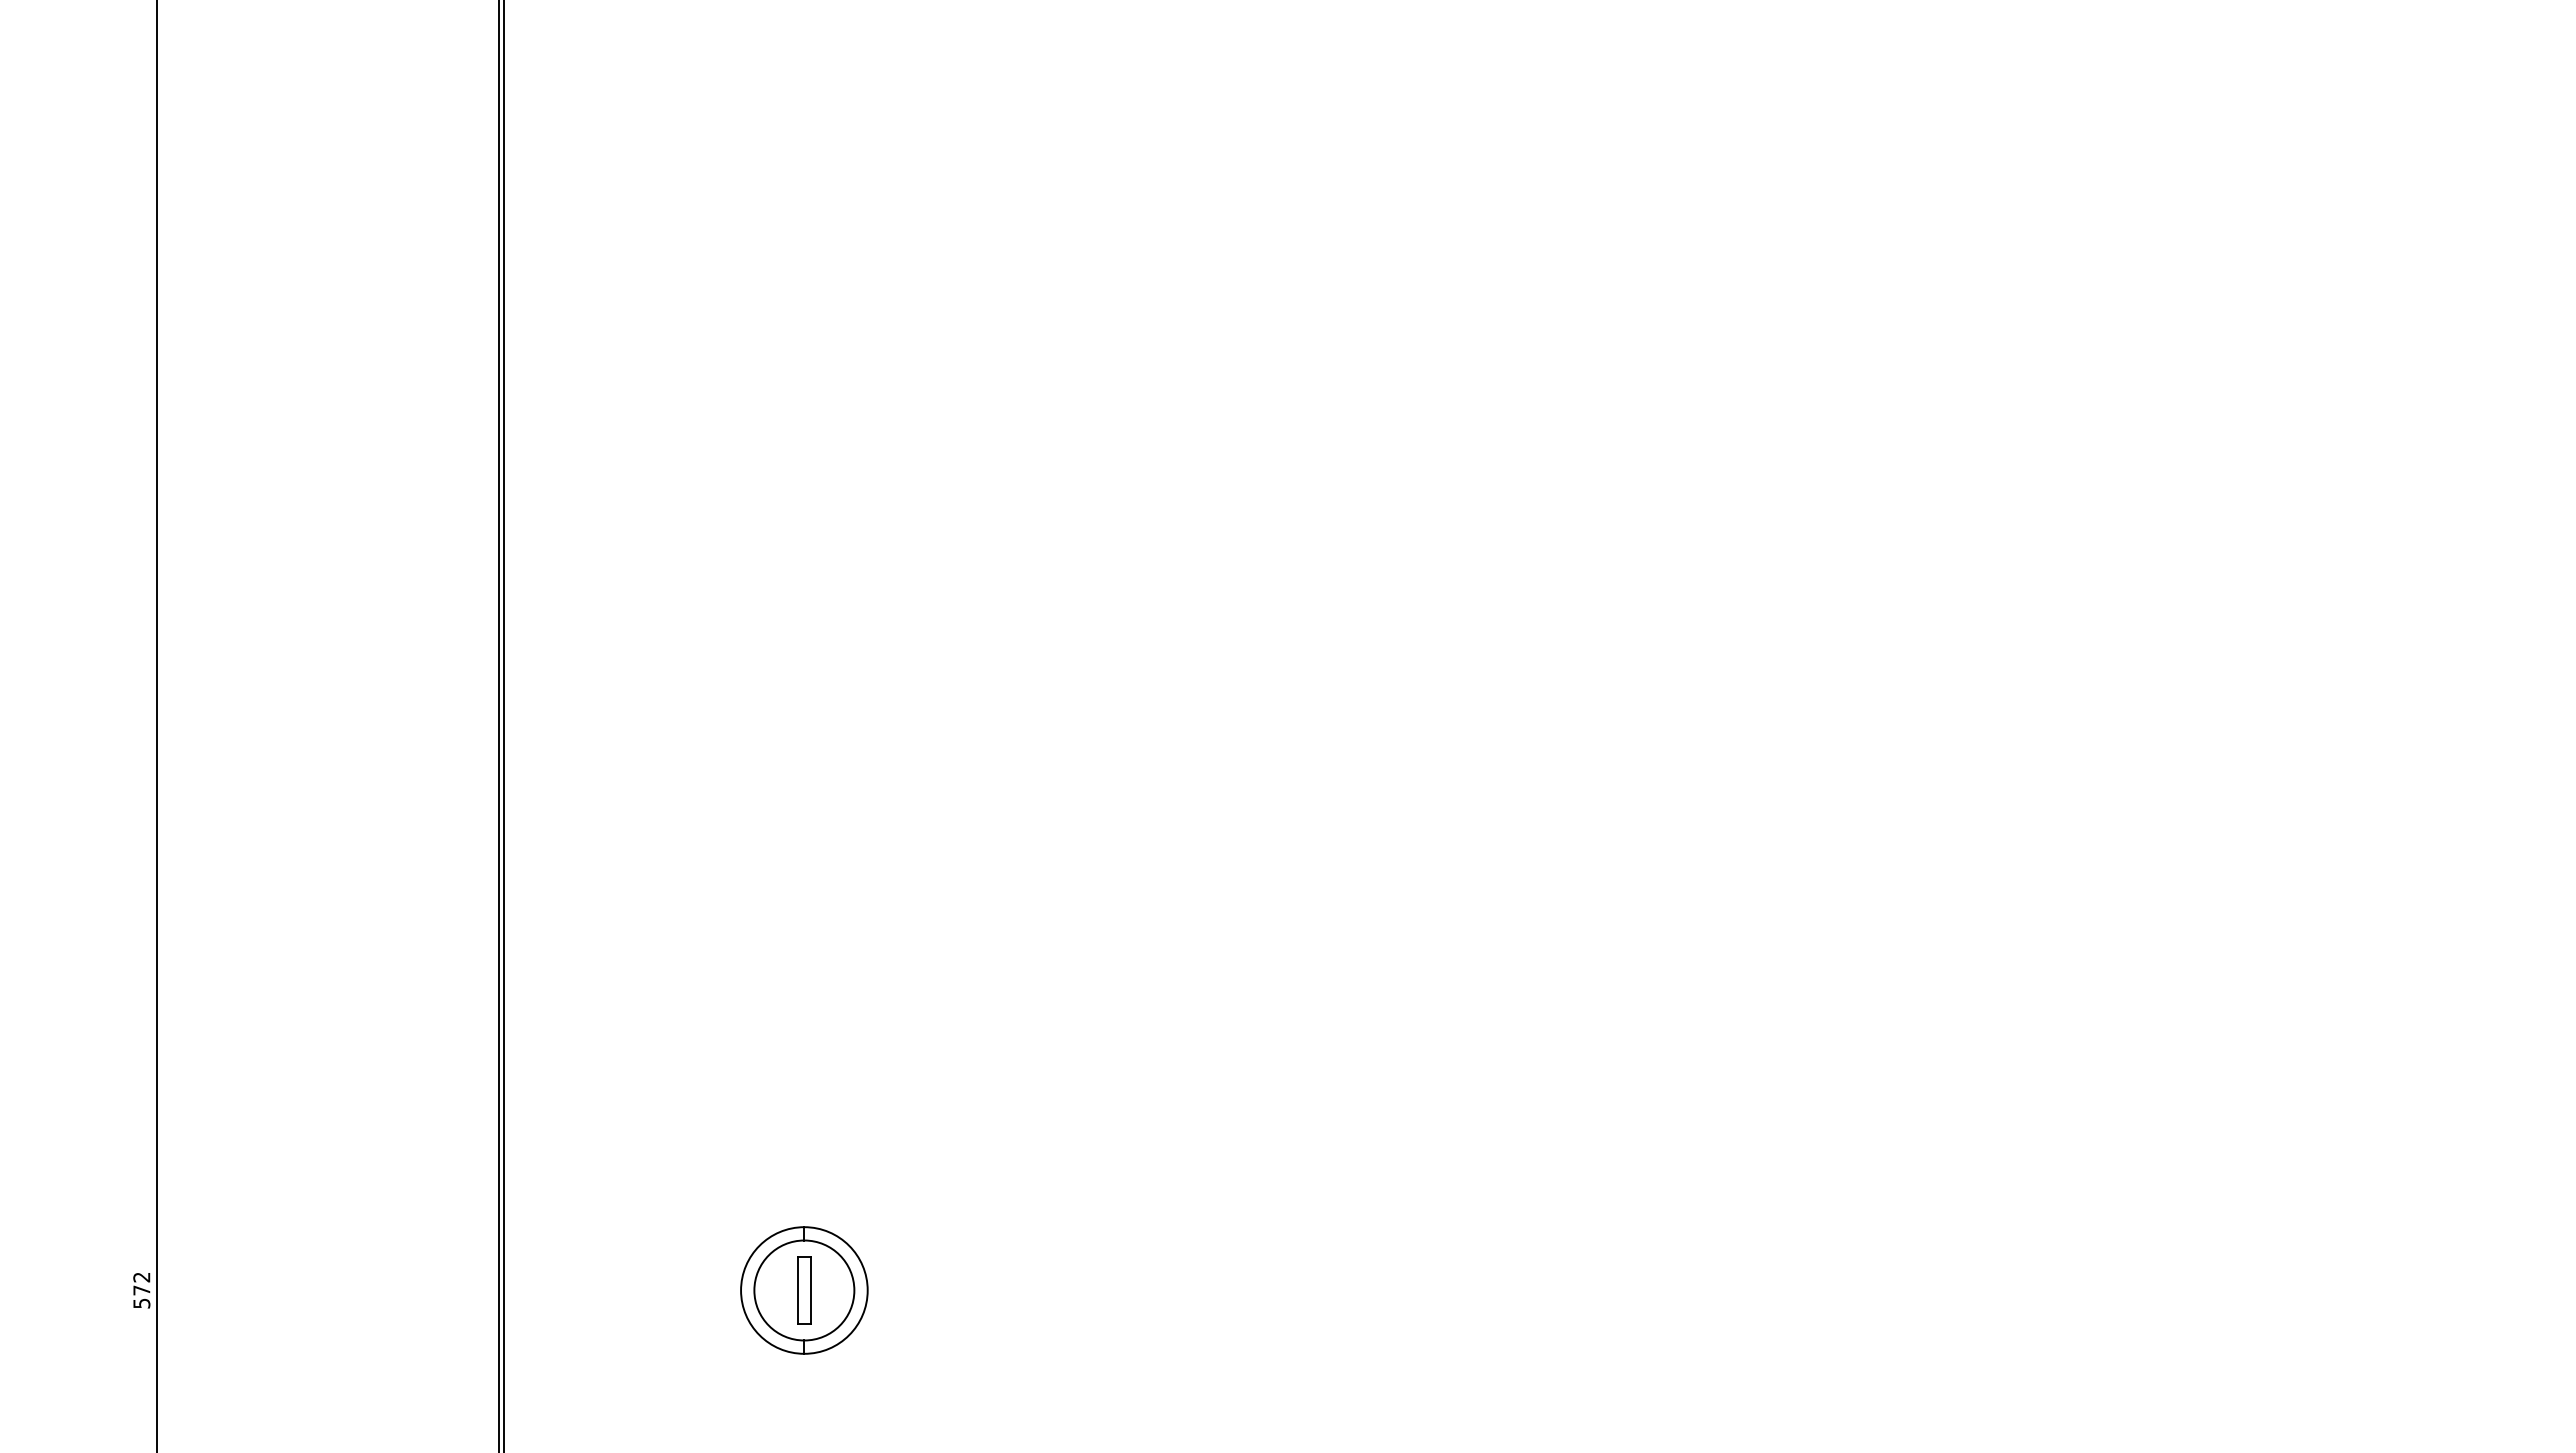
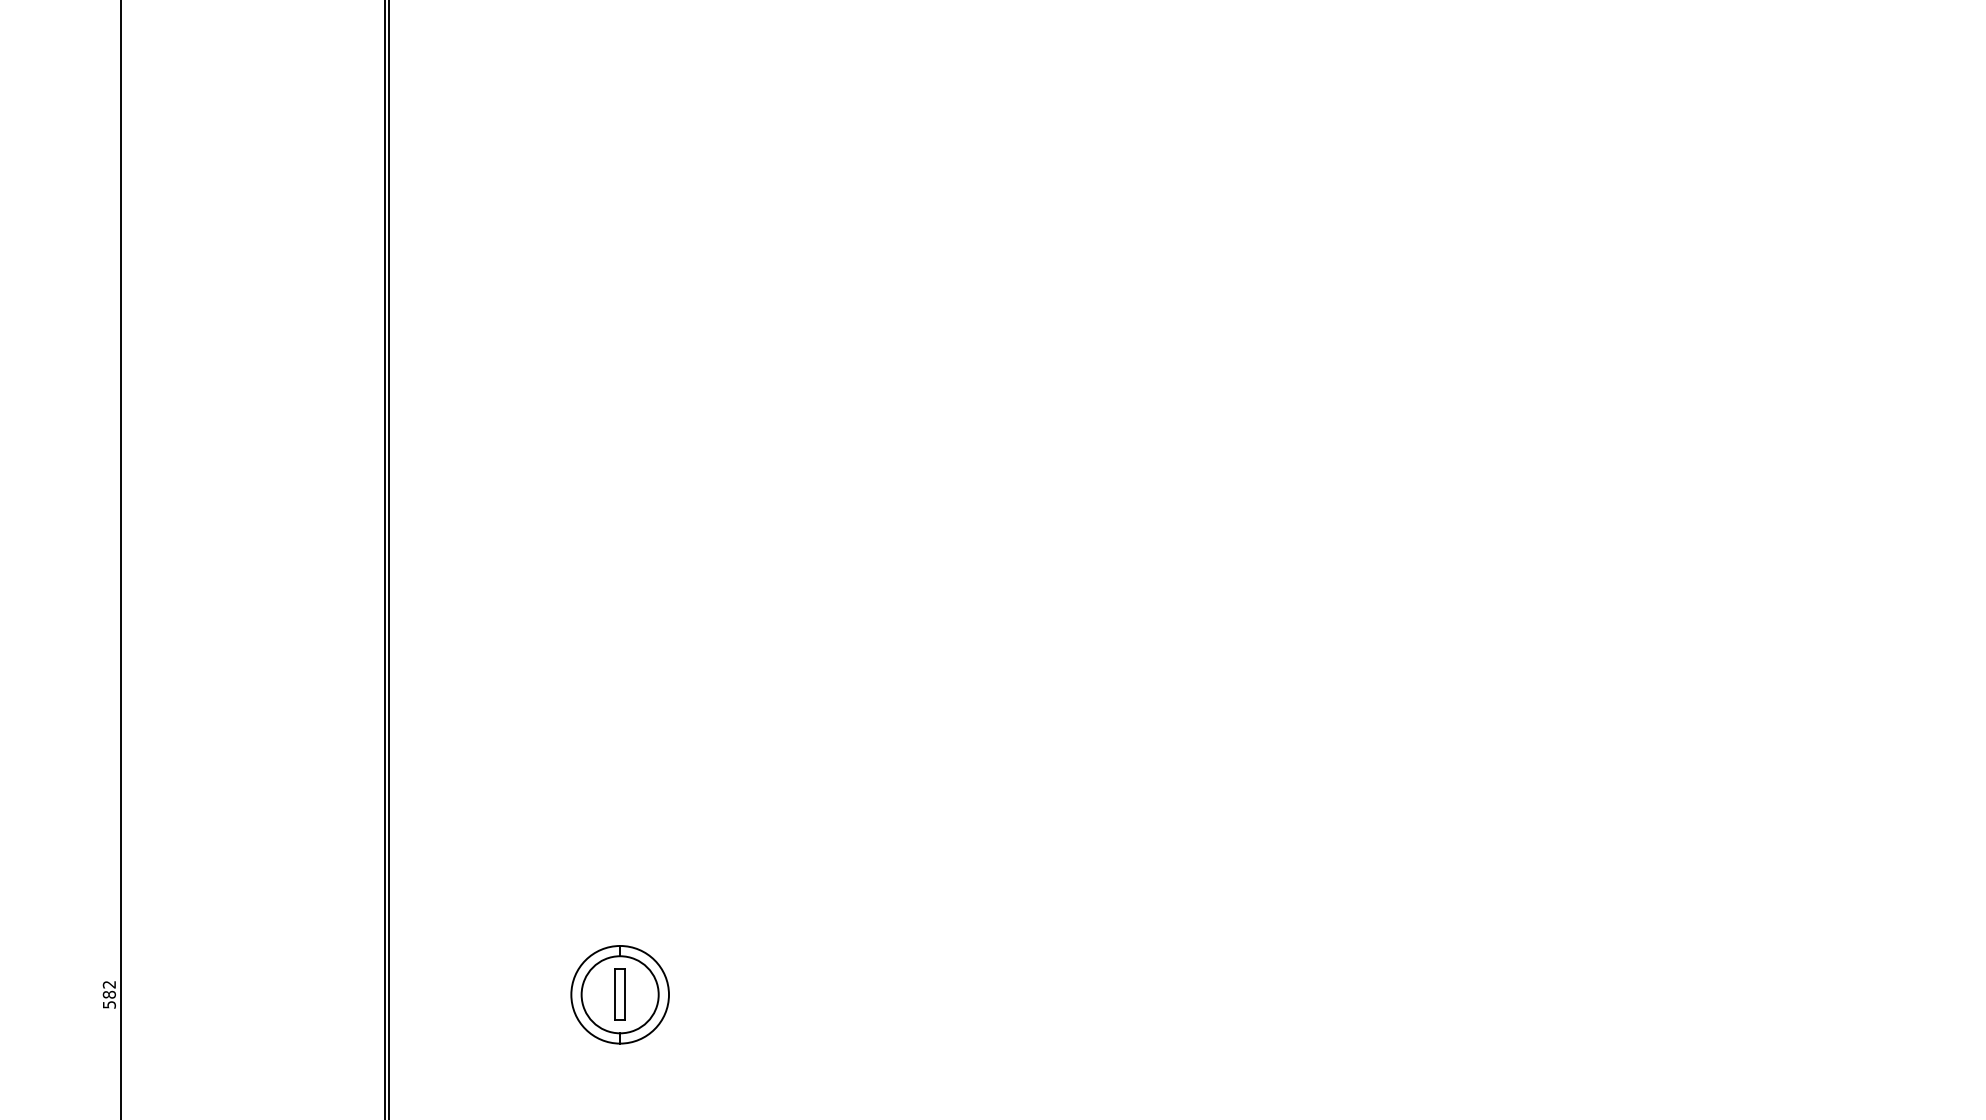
text: (141, 1290) -> (109, 994), 572 -> 582

